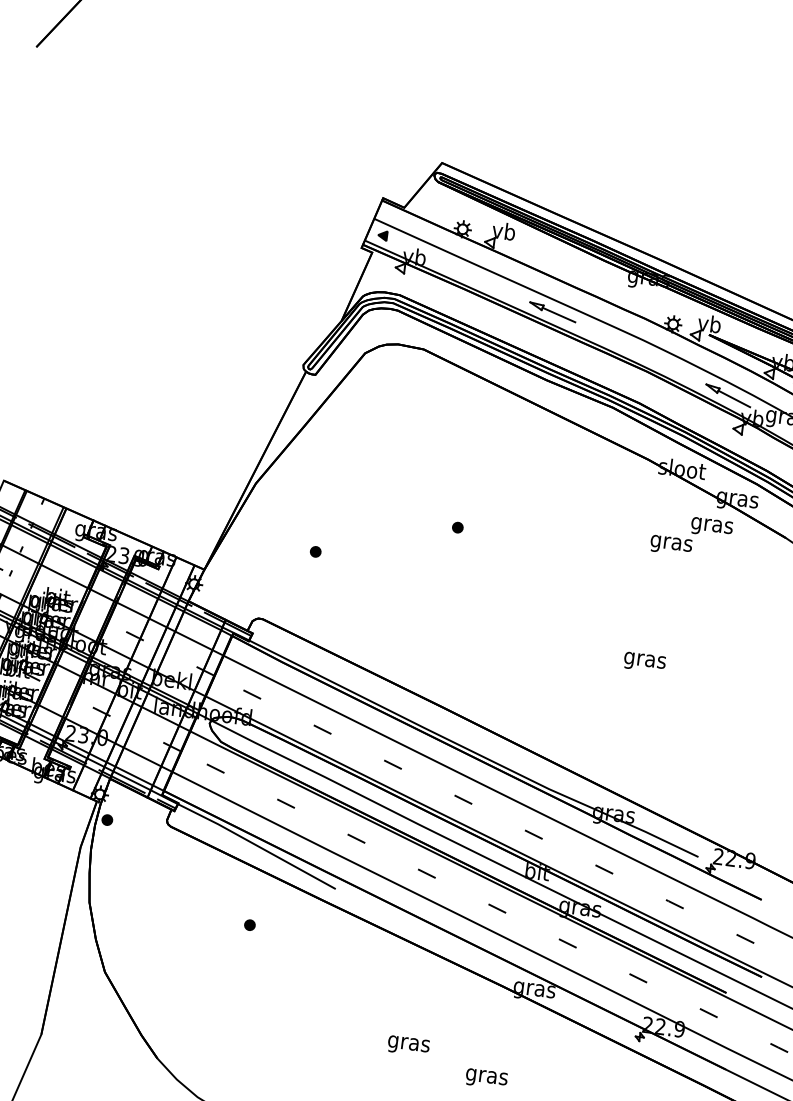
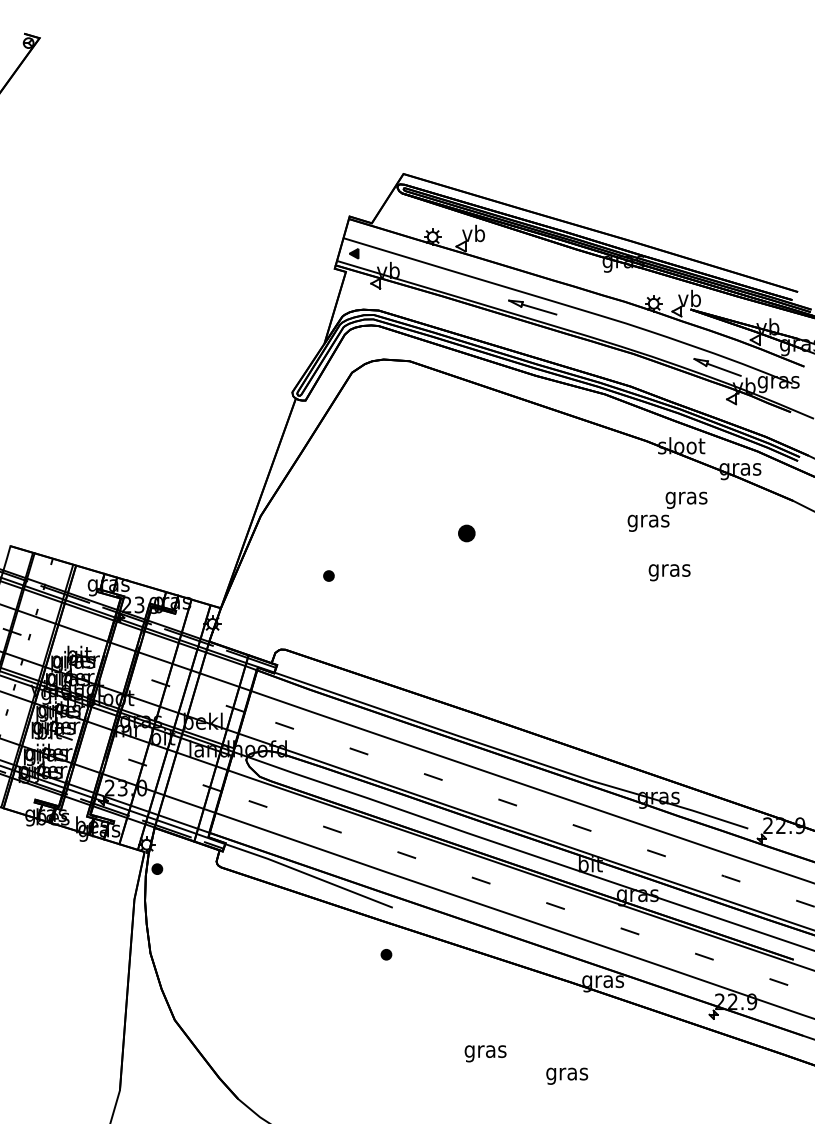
part: (457, 527) -> (466, 533), size x1.6
text: (691, 536) -> (667, 511), moved
text: (644, 662) -> (669, 572), moved
part: (250, 924) -> (386, 954), moved

